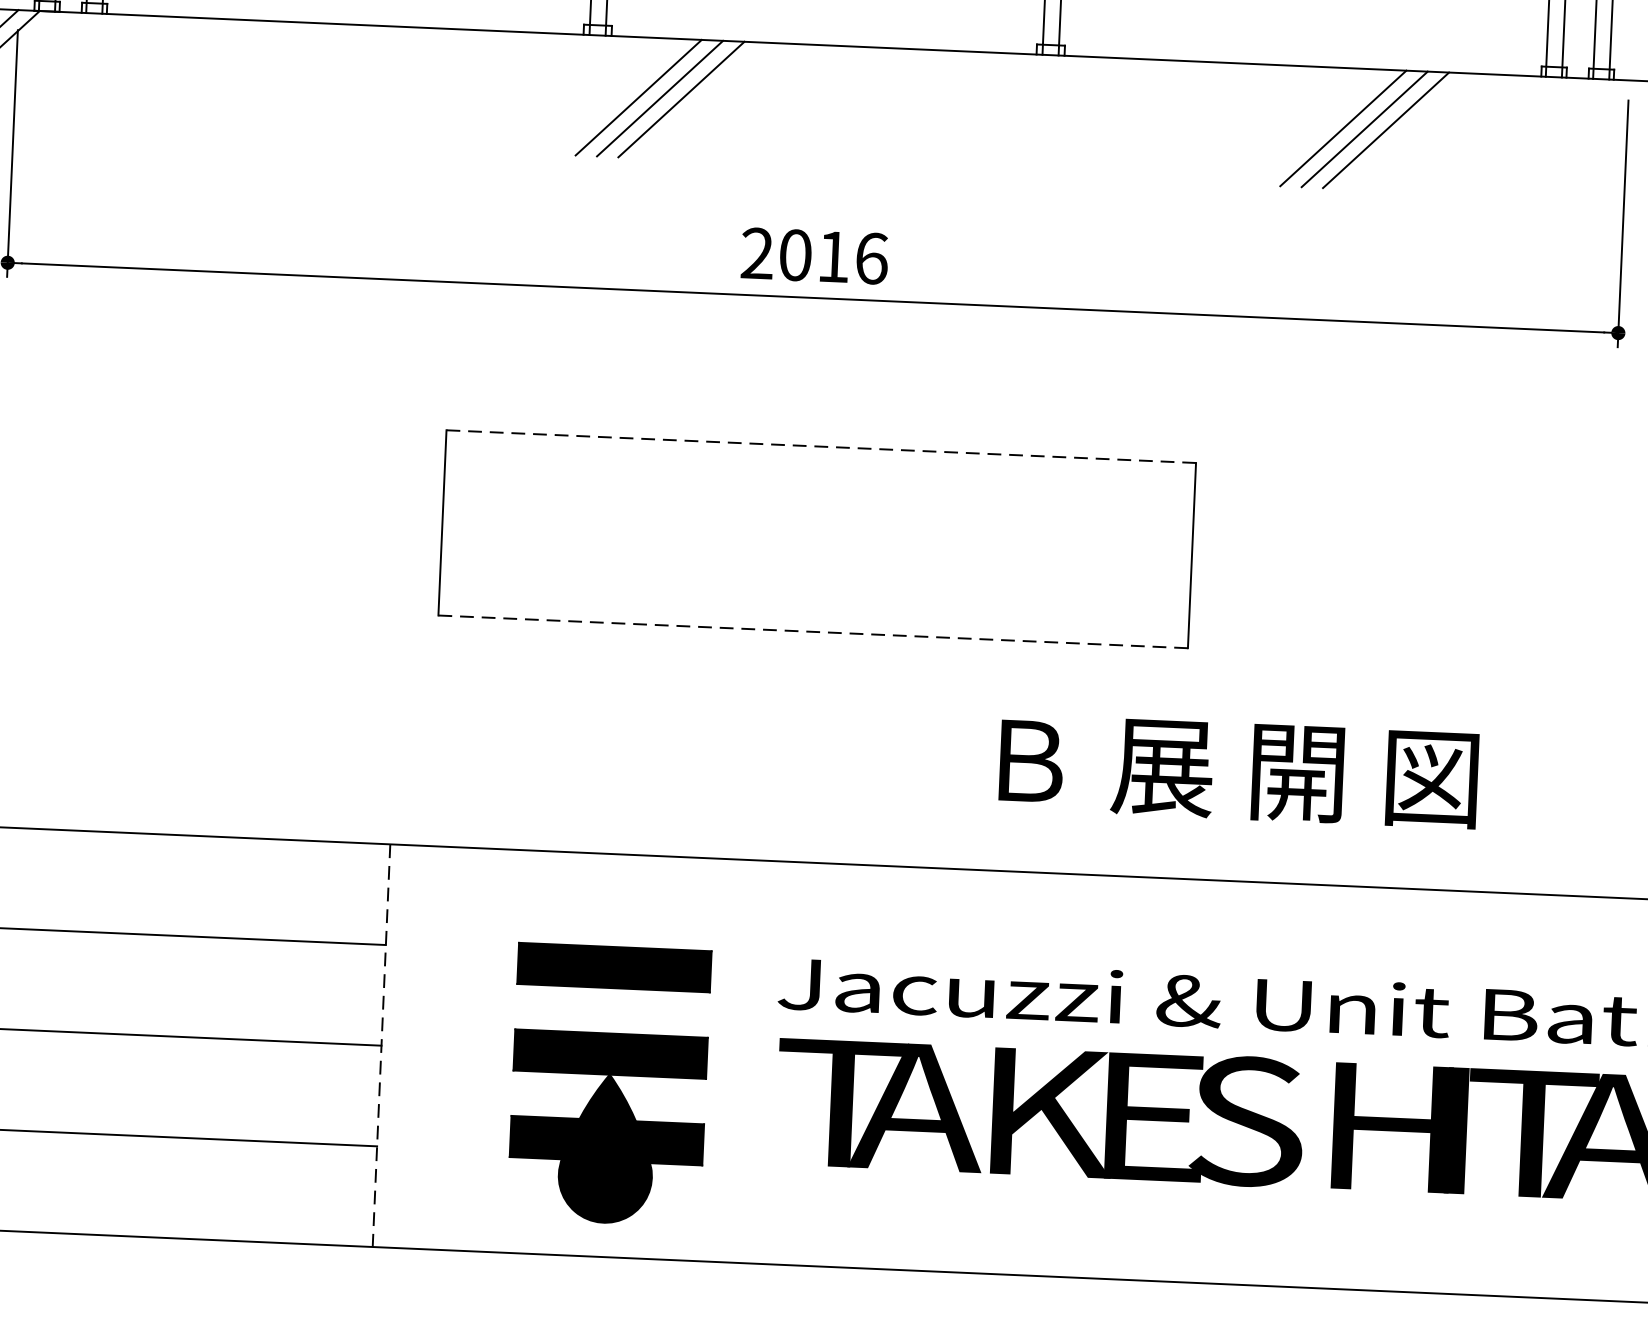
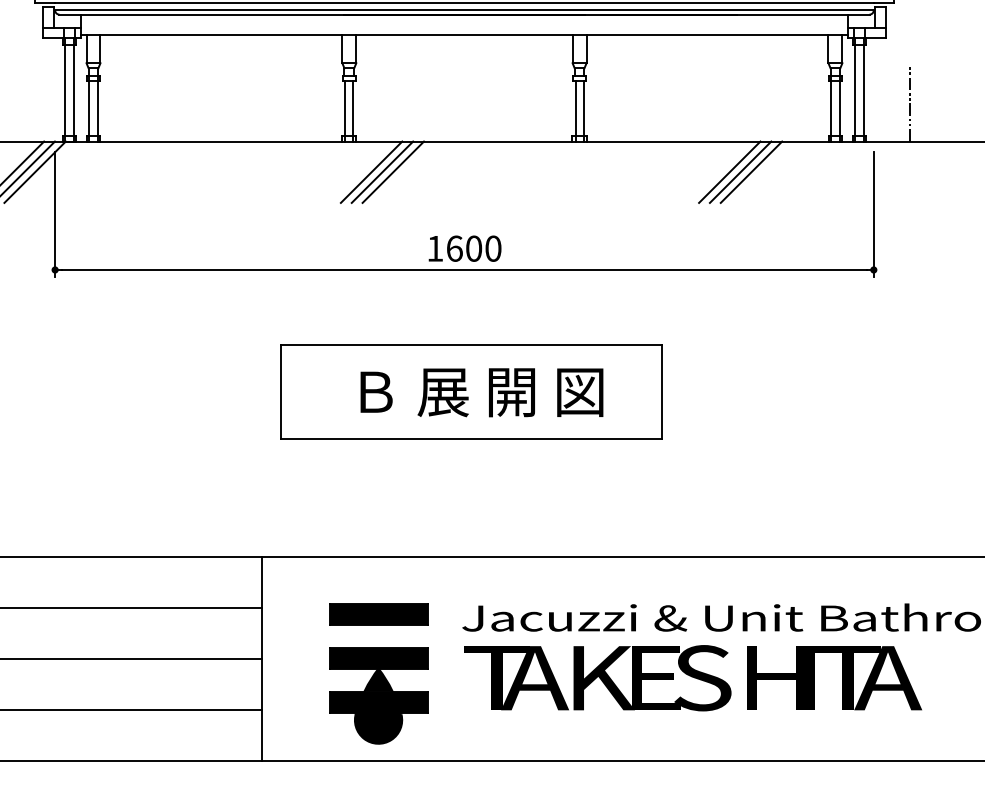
text: (814, 255) -> (464, 248), 2016 -> 1600
line: (822, 447) -> (472, 345), dashed -> solid
line: (814, 632) -> (472, 439), dashed -> solid
text: (1237, 770) -> (481, 392), moved
line: (382, 1046) -> (262, 659), dashed -> solid

